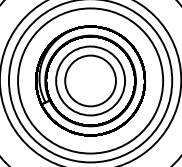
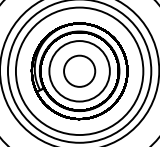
circle: (90, 81) -> (79, 71), size x0.7

